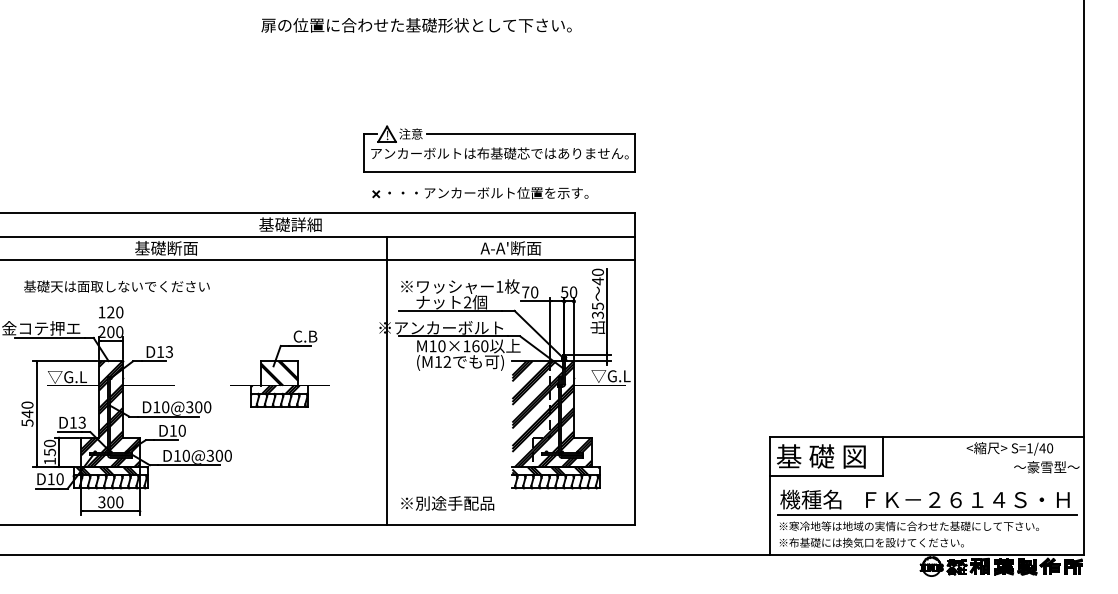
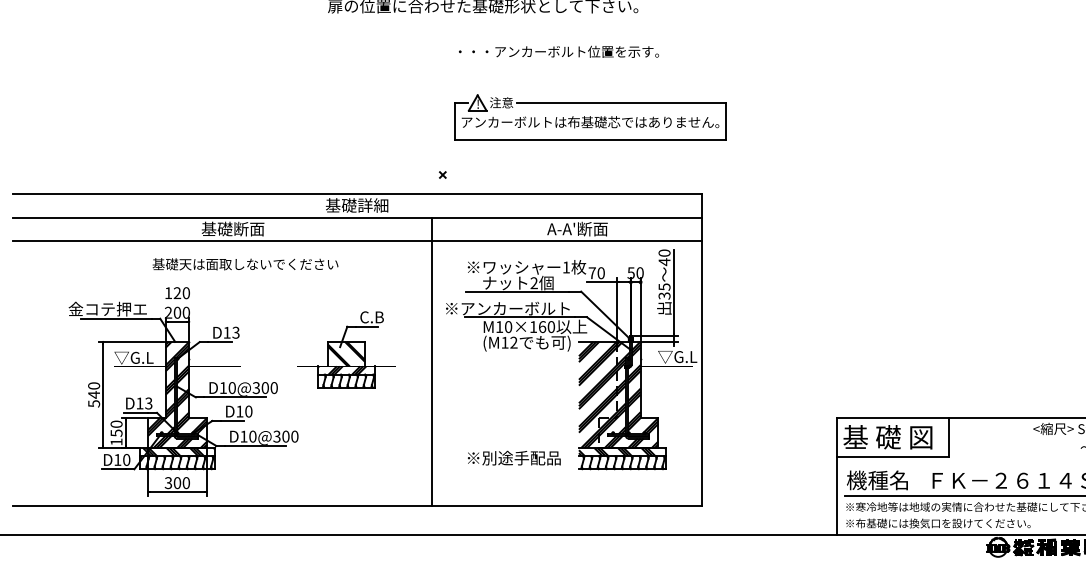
part: (499, 148) -> (590, 117), moved
text: (488, 193) -> (559, 52), moved
text: (116, 286) -> (245, 264), moved
line: (387, 380) -> (432, 361), moved
text: (447, 503) -> (514, 458), moved

